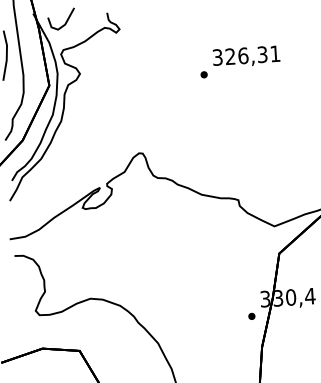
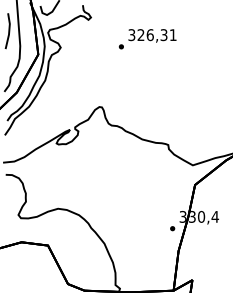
text: (239, 62) -> (147, 39), moved

